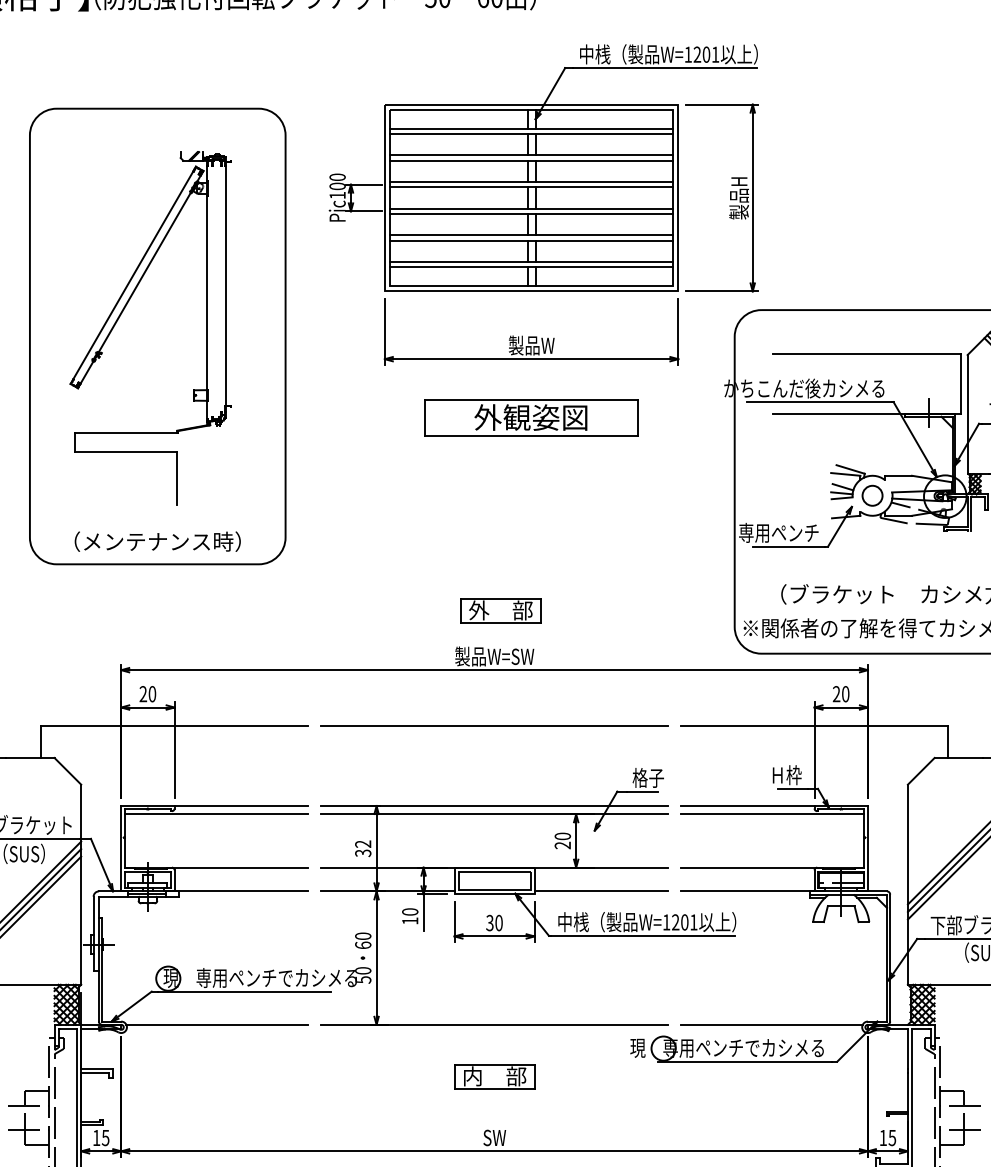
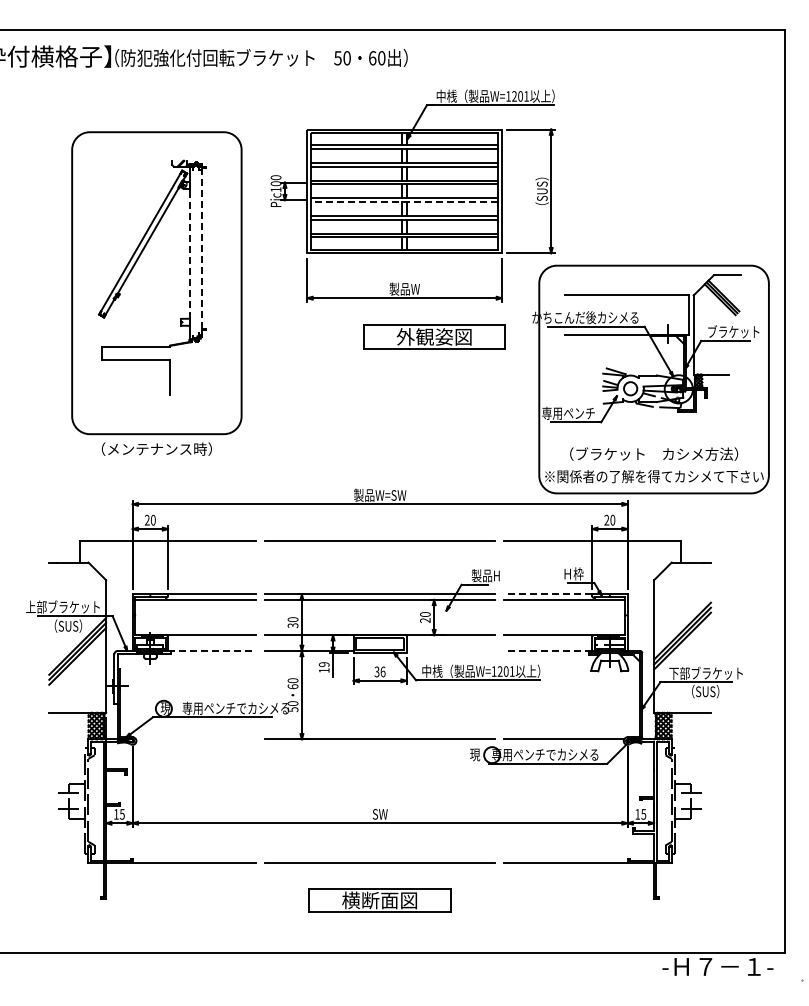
text: (738, 198) -> (541, 191), 製品H -> （SUS）
line: (531, 214) -> (404, 202), solid -> dashed
line: (226, 285) -> (202, 249), solid -> dashed
line: (206, 291) -> (189, 253), solid -> dashed
part: (531, 416) -> (434, 336), moved
text: (157, 540) -> (156, 448), moved
part: (501, 610) -> (384, 464), removed
text: (653, 777) -> (485, 575), 格子 -> 製品H
line: (747, 806) -> (547, 594), solid -> dashed
text: (362, 843) -> (292, 619), 32 -> 30
line: (241, 890) -> (212, 650), solid -> dashed
line: (600, 890) -> (450, 650), removed
line: (747, 890) -> (547, 650), solid -> dashed
text: (410, 911) -> (324, 664), 10 -> 19
text: (498, 922) -> (382, 671), 30 -> 36
line: (217, 1024) -> (196, 739), removed
part: (495, 1076) -> (380, 773), removed

